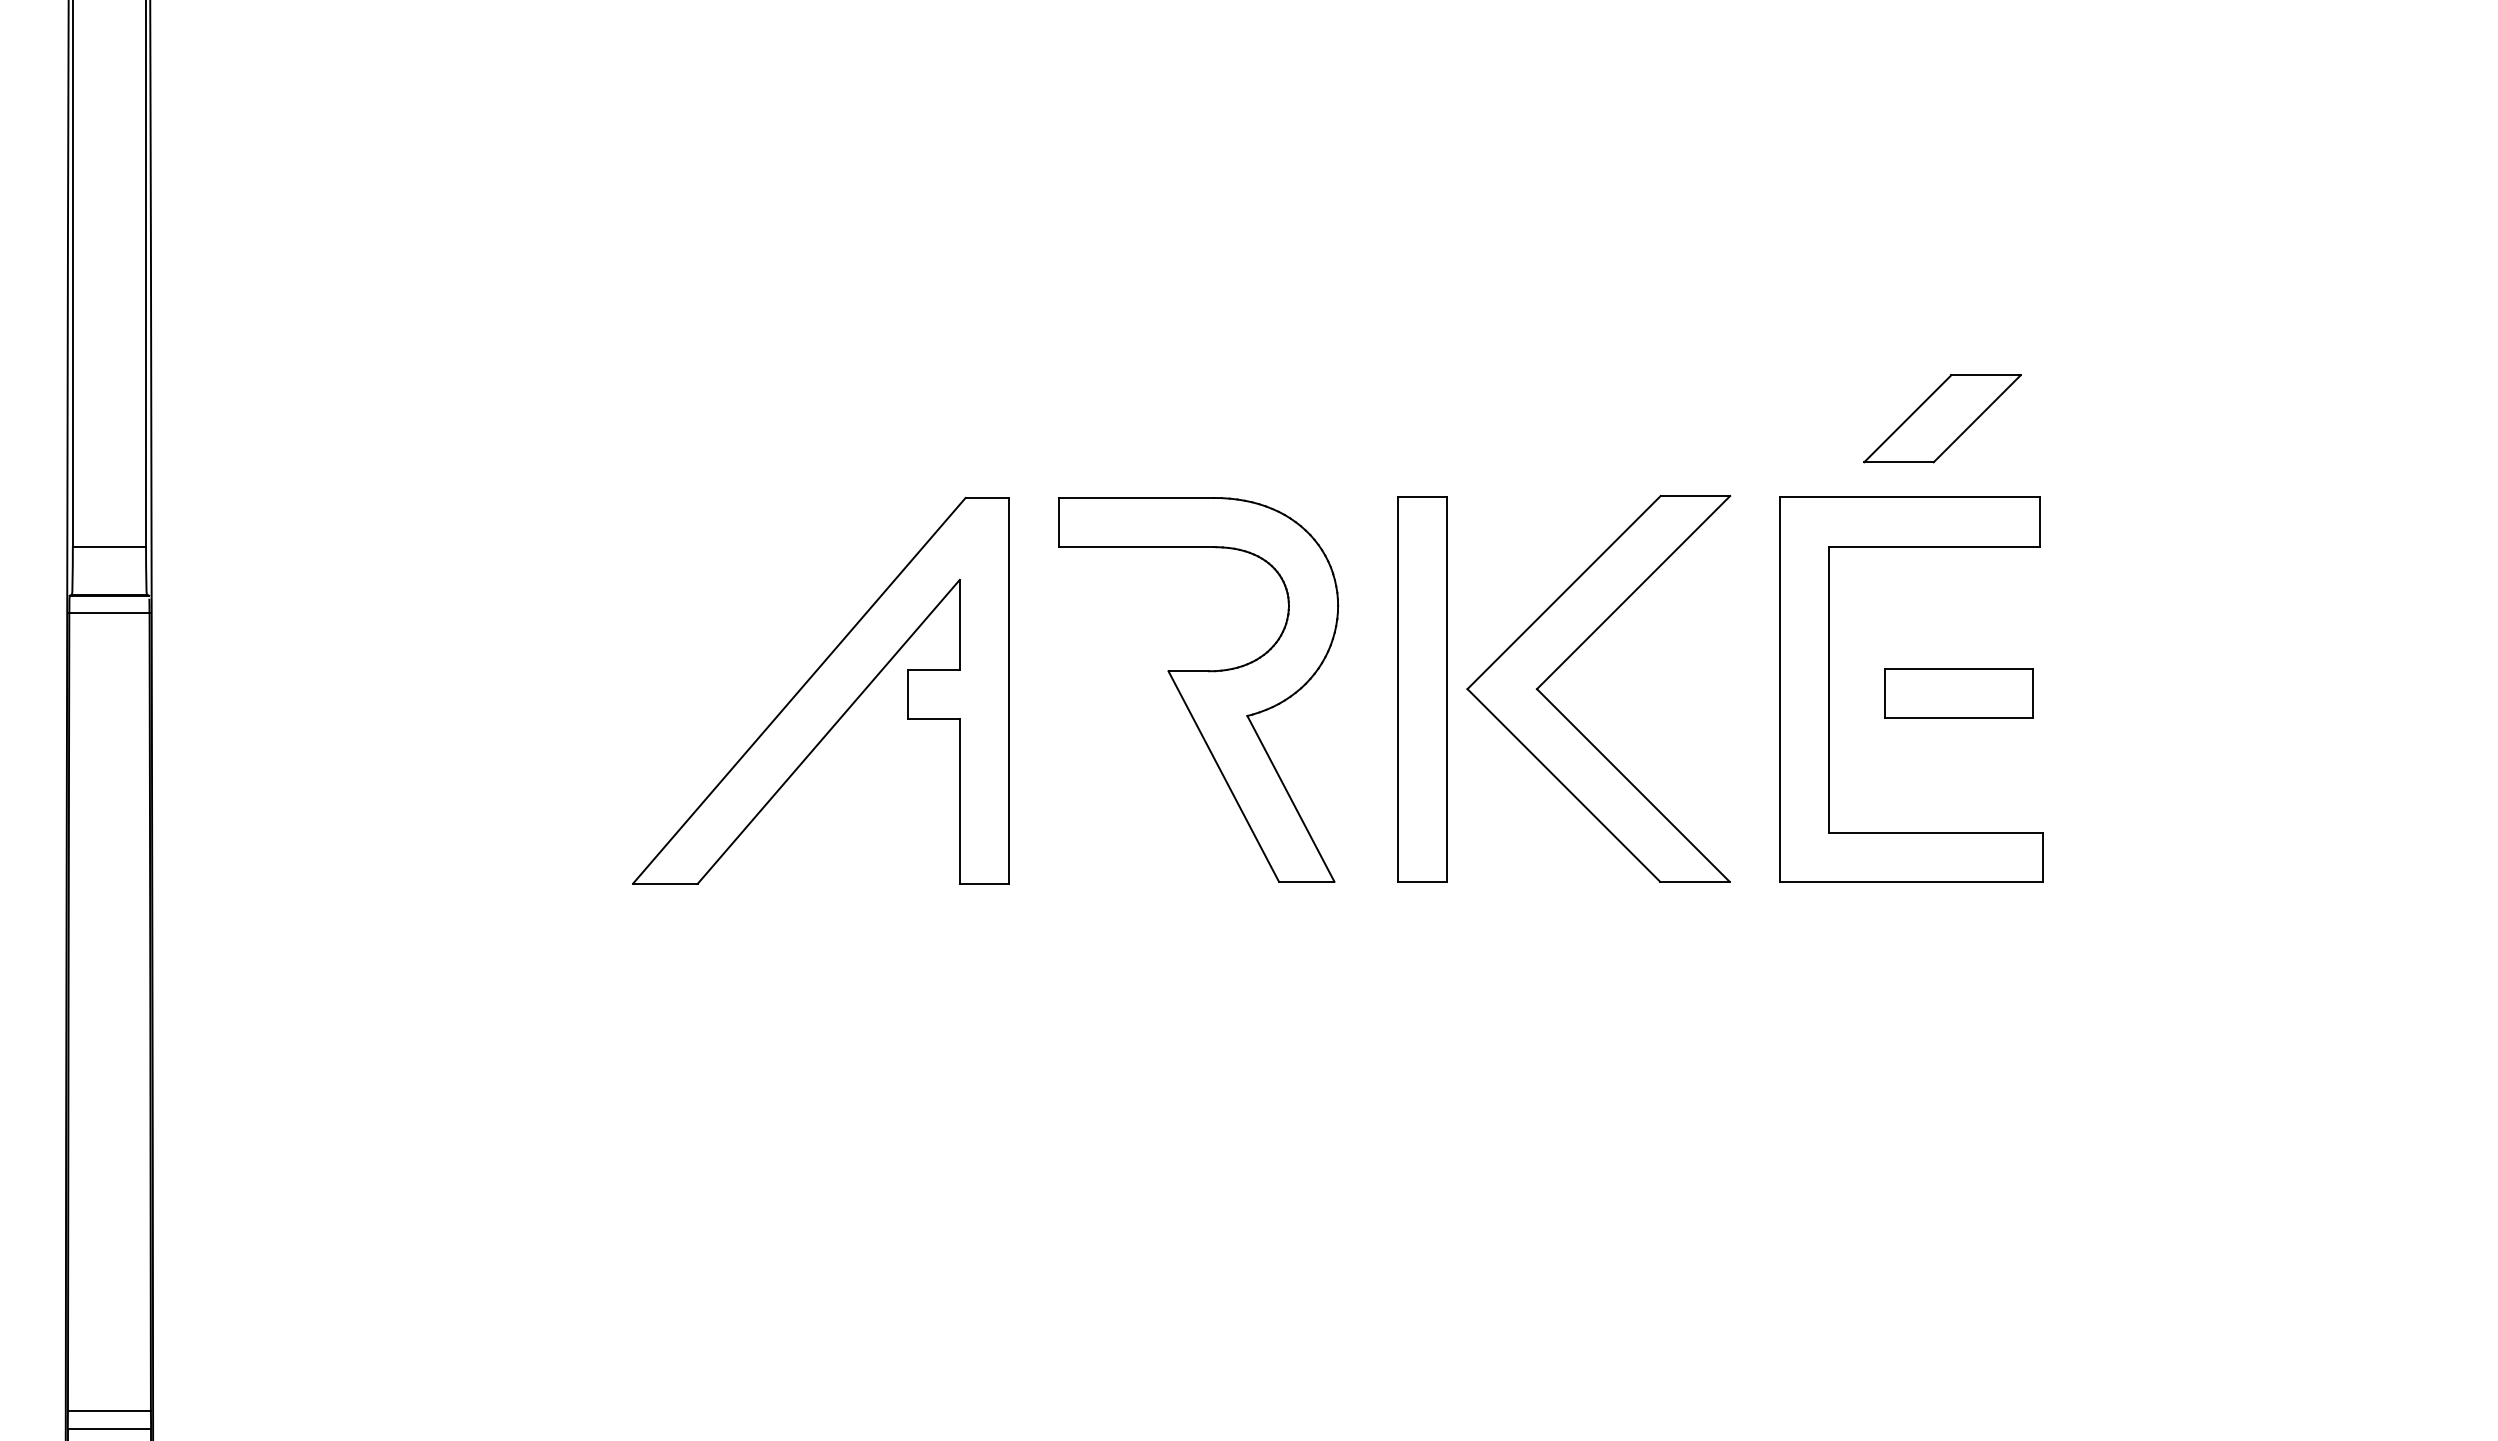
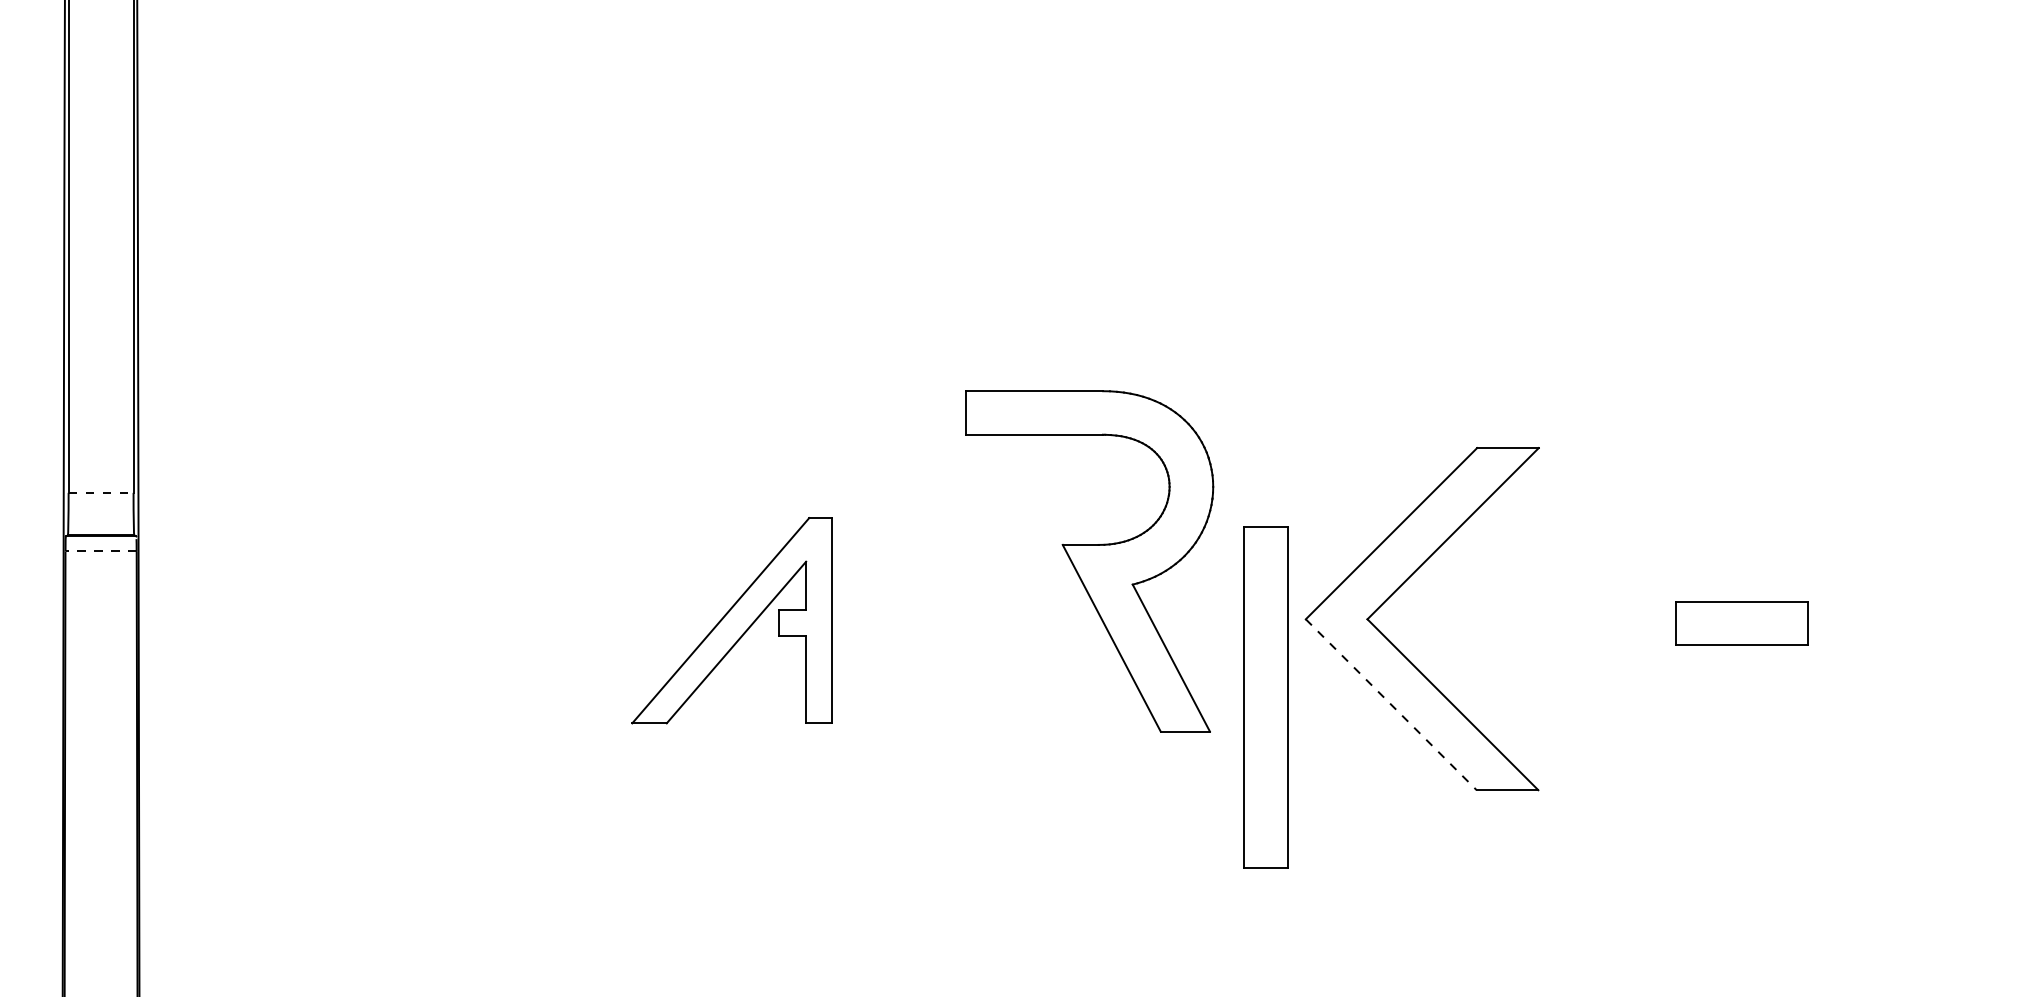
part: (1942, 418) -> (1727, 379), removed
line: (109, 546) -> (101, 492), solid -> dashed
line: (108, 612) -> (100, 551), solid -> dashed
part: (1198, 689) -> (1089, 561), moved
part: (1422, 689) -> (1265, 697), moved
part: (1829, 689) -> (1626, 619), removed
part: (820, 690) -> (731, 620), size x0.6
line: (1564, 785) -> (1391, 704), solid -> dashed

